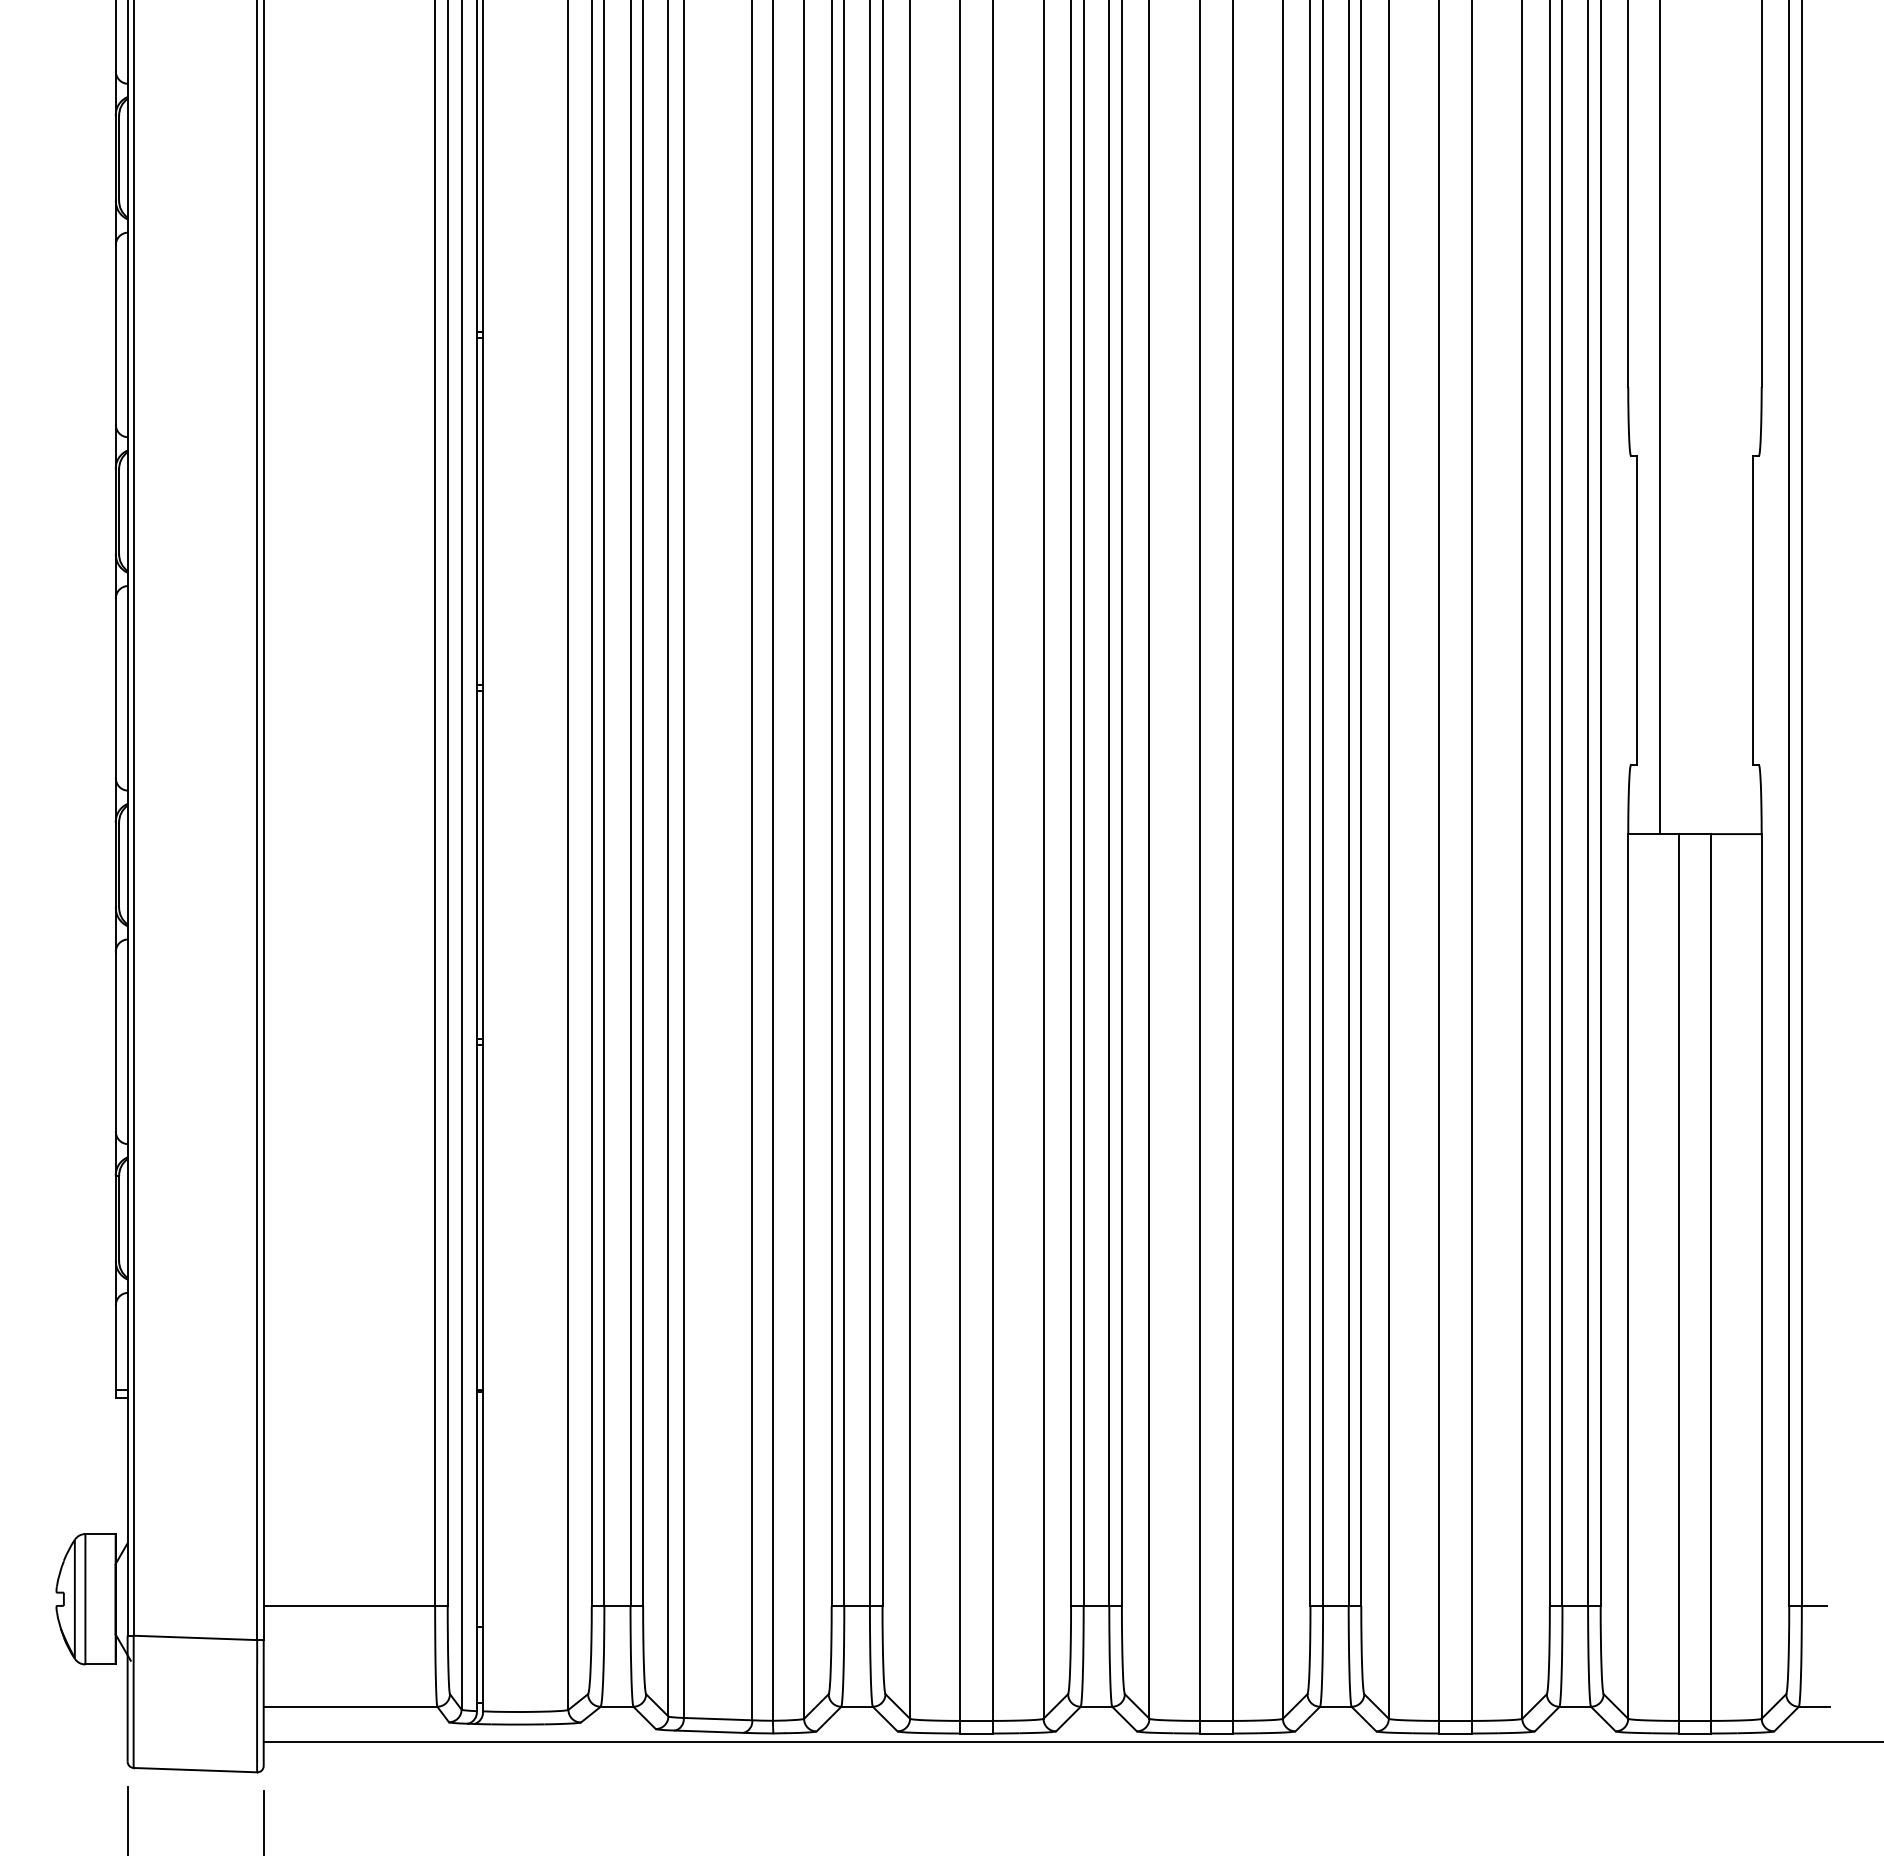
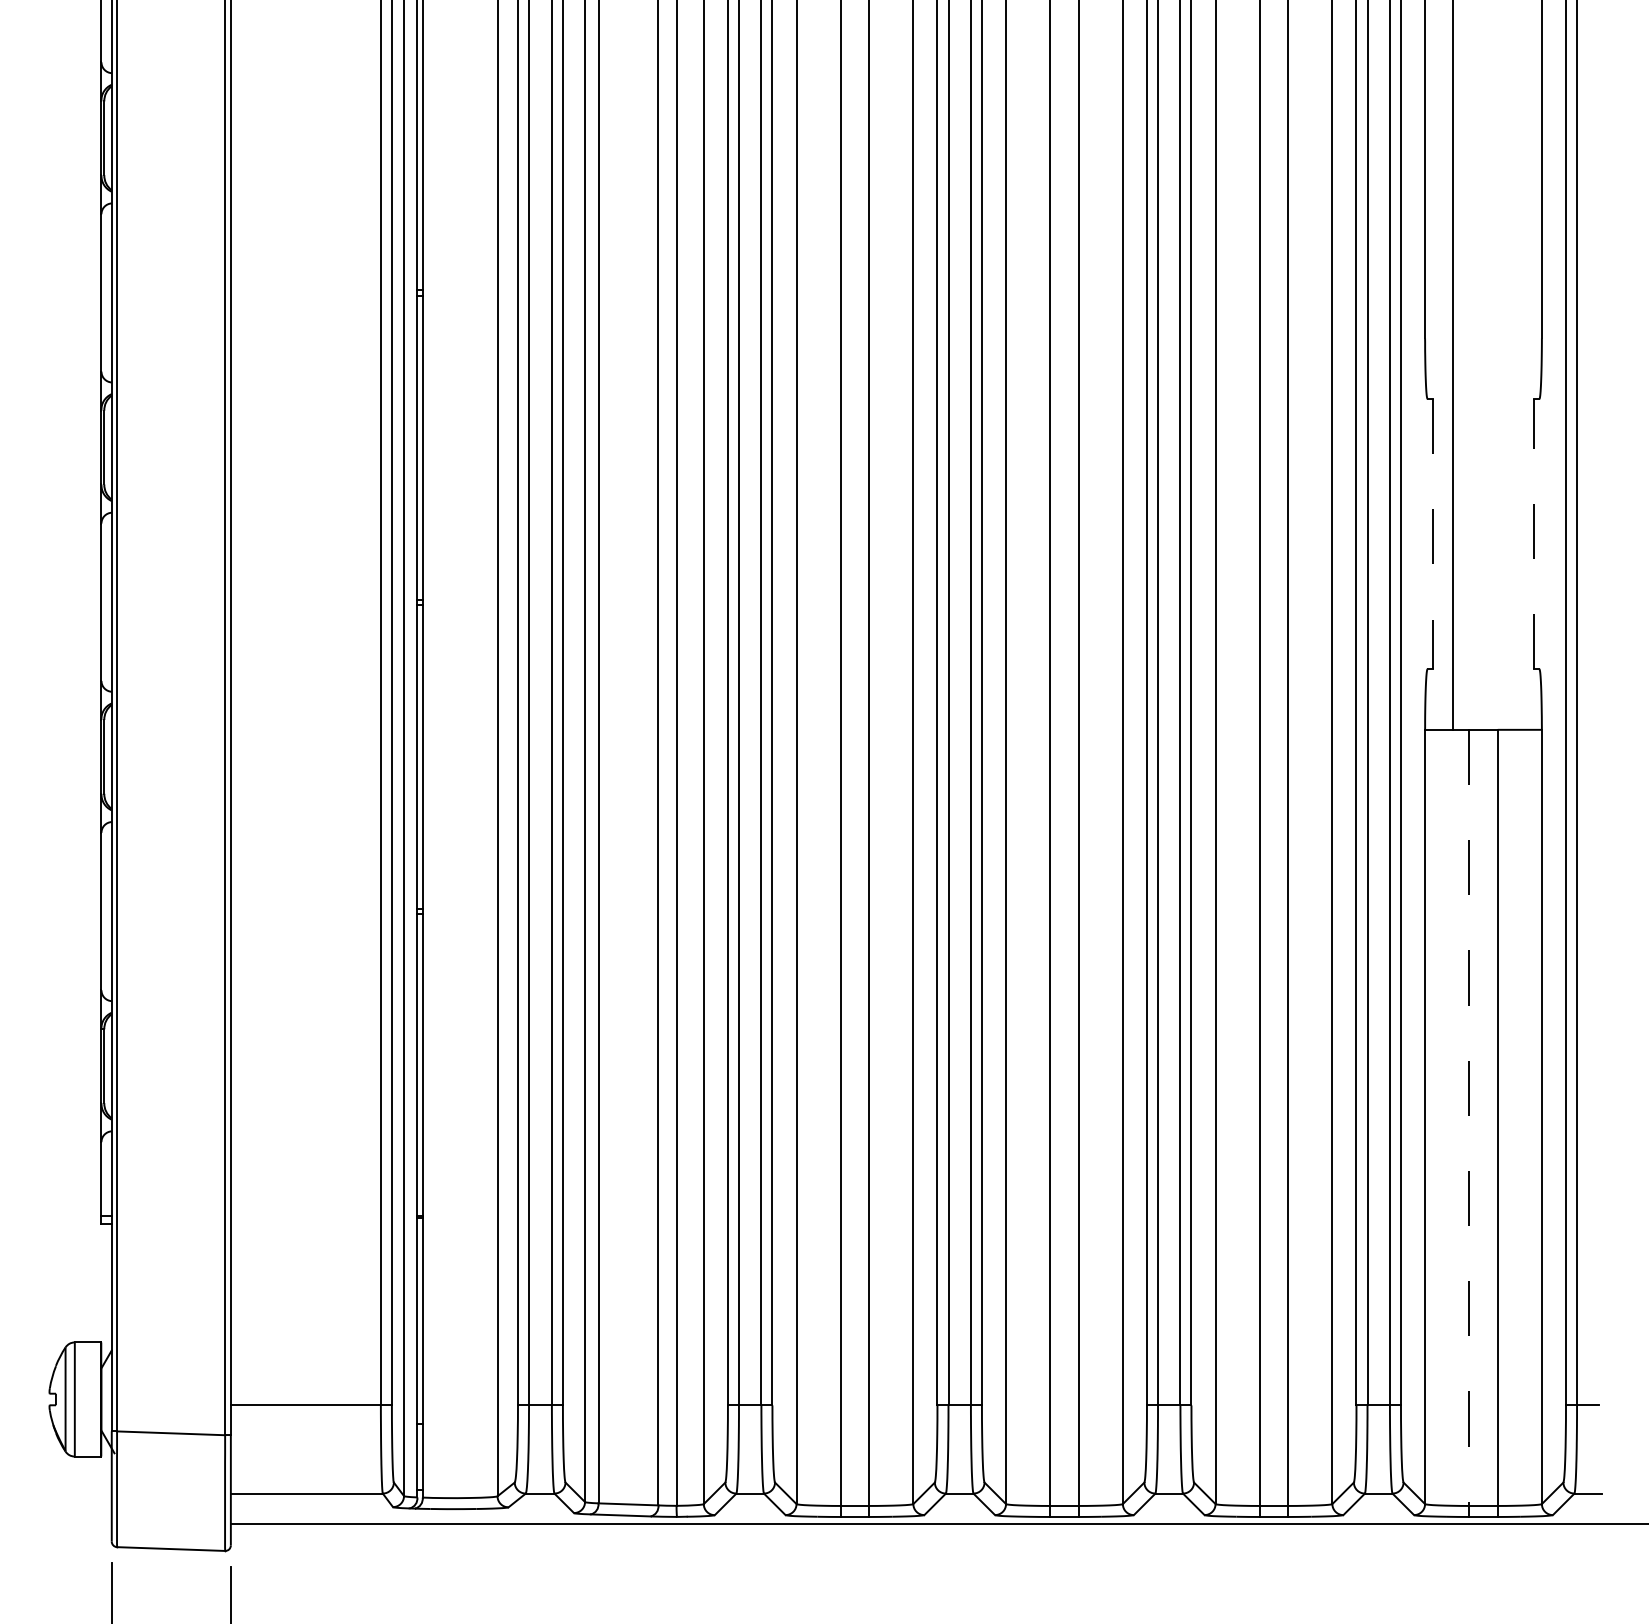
line: (1752, 609) -> (1533, 533), solid -> dashed
line: (1637, 610) -> (1433, 534), solid -> dashed
line: (1678, 1278) -> (1469, 1118), solid -> dashed

